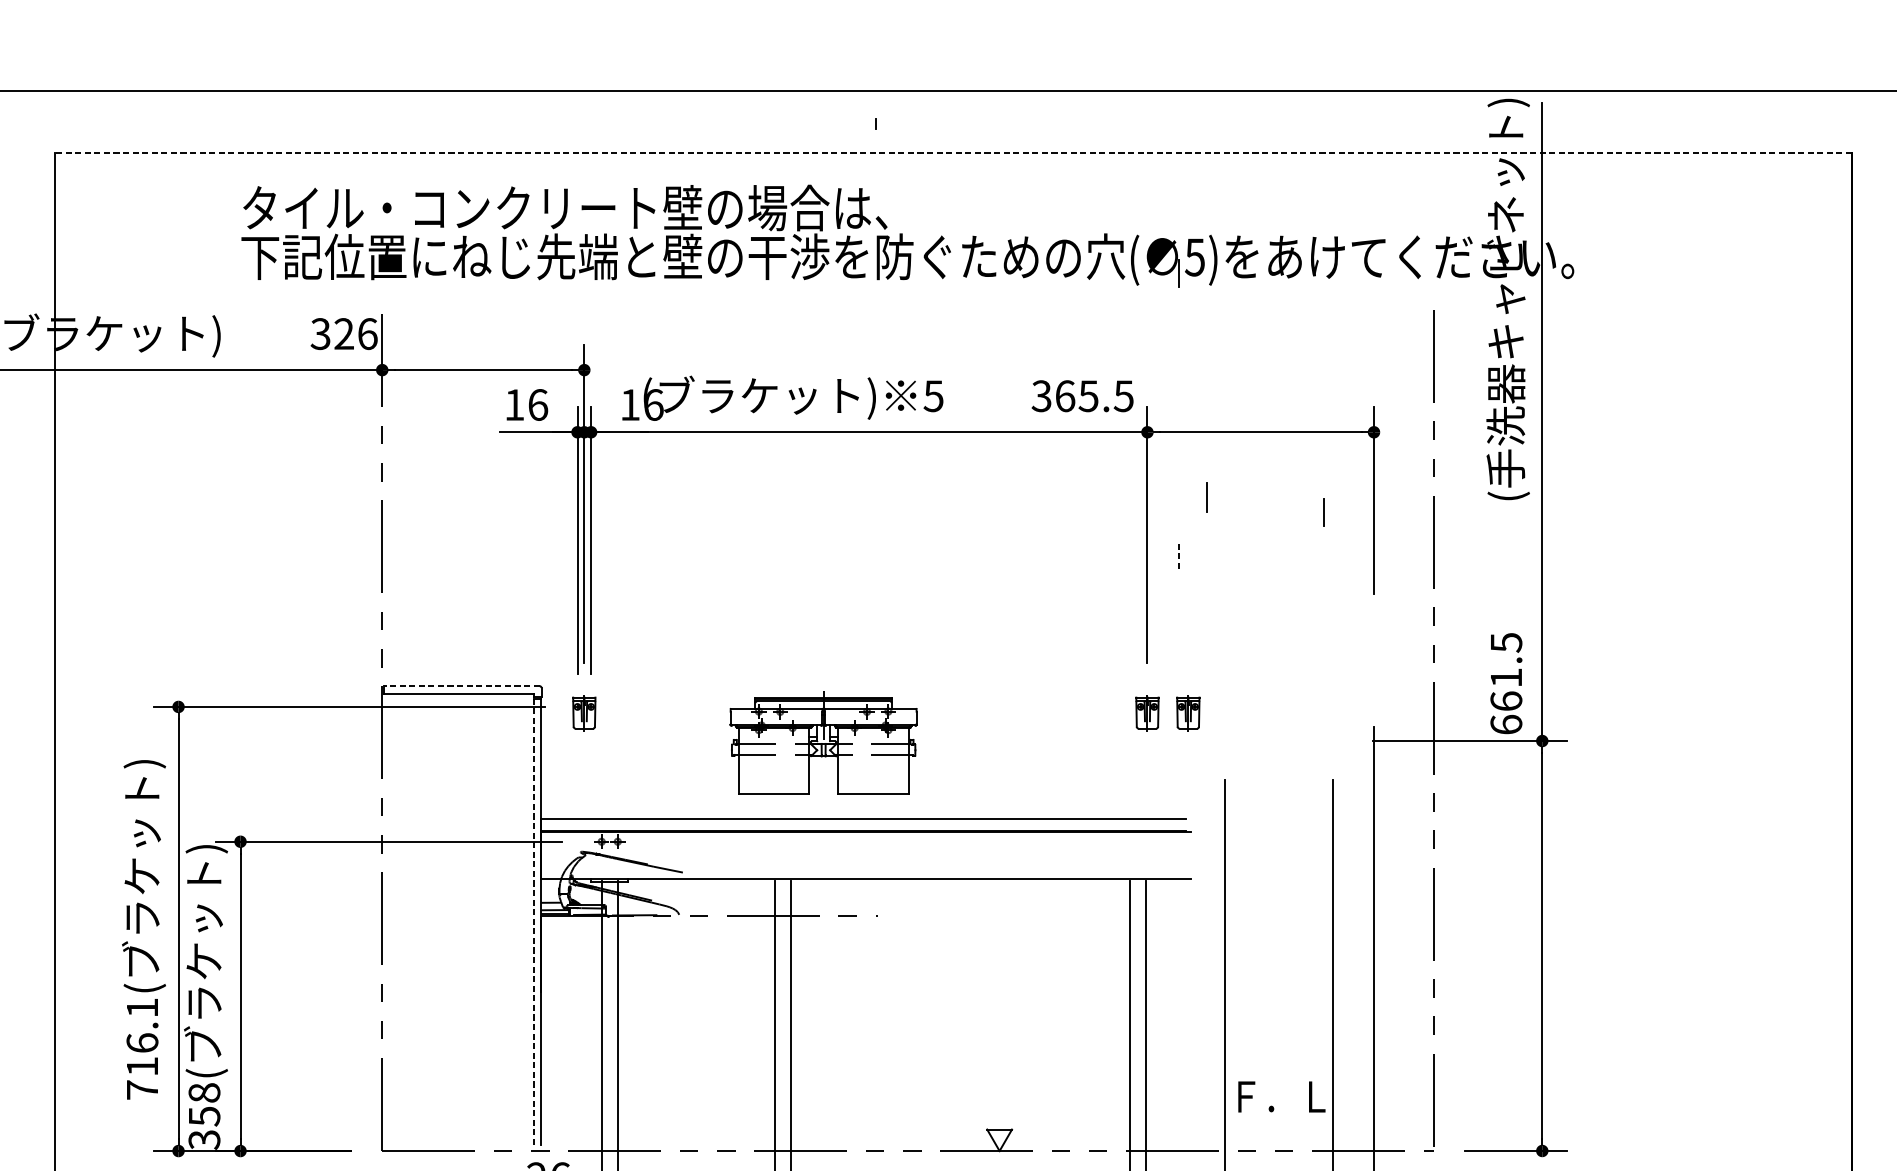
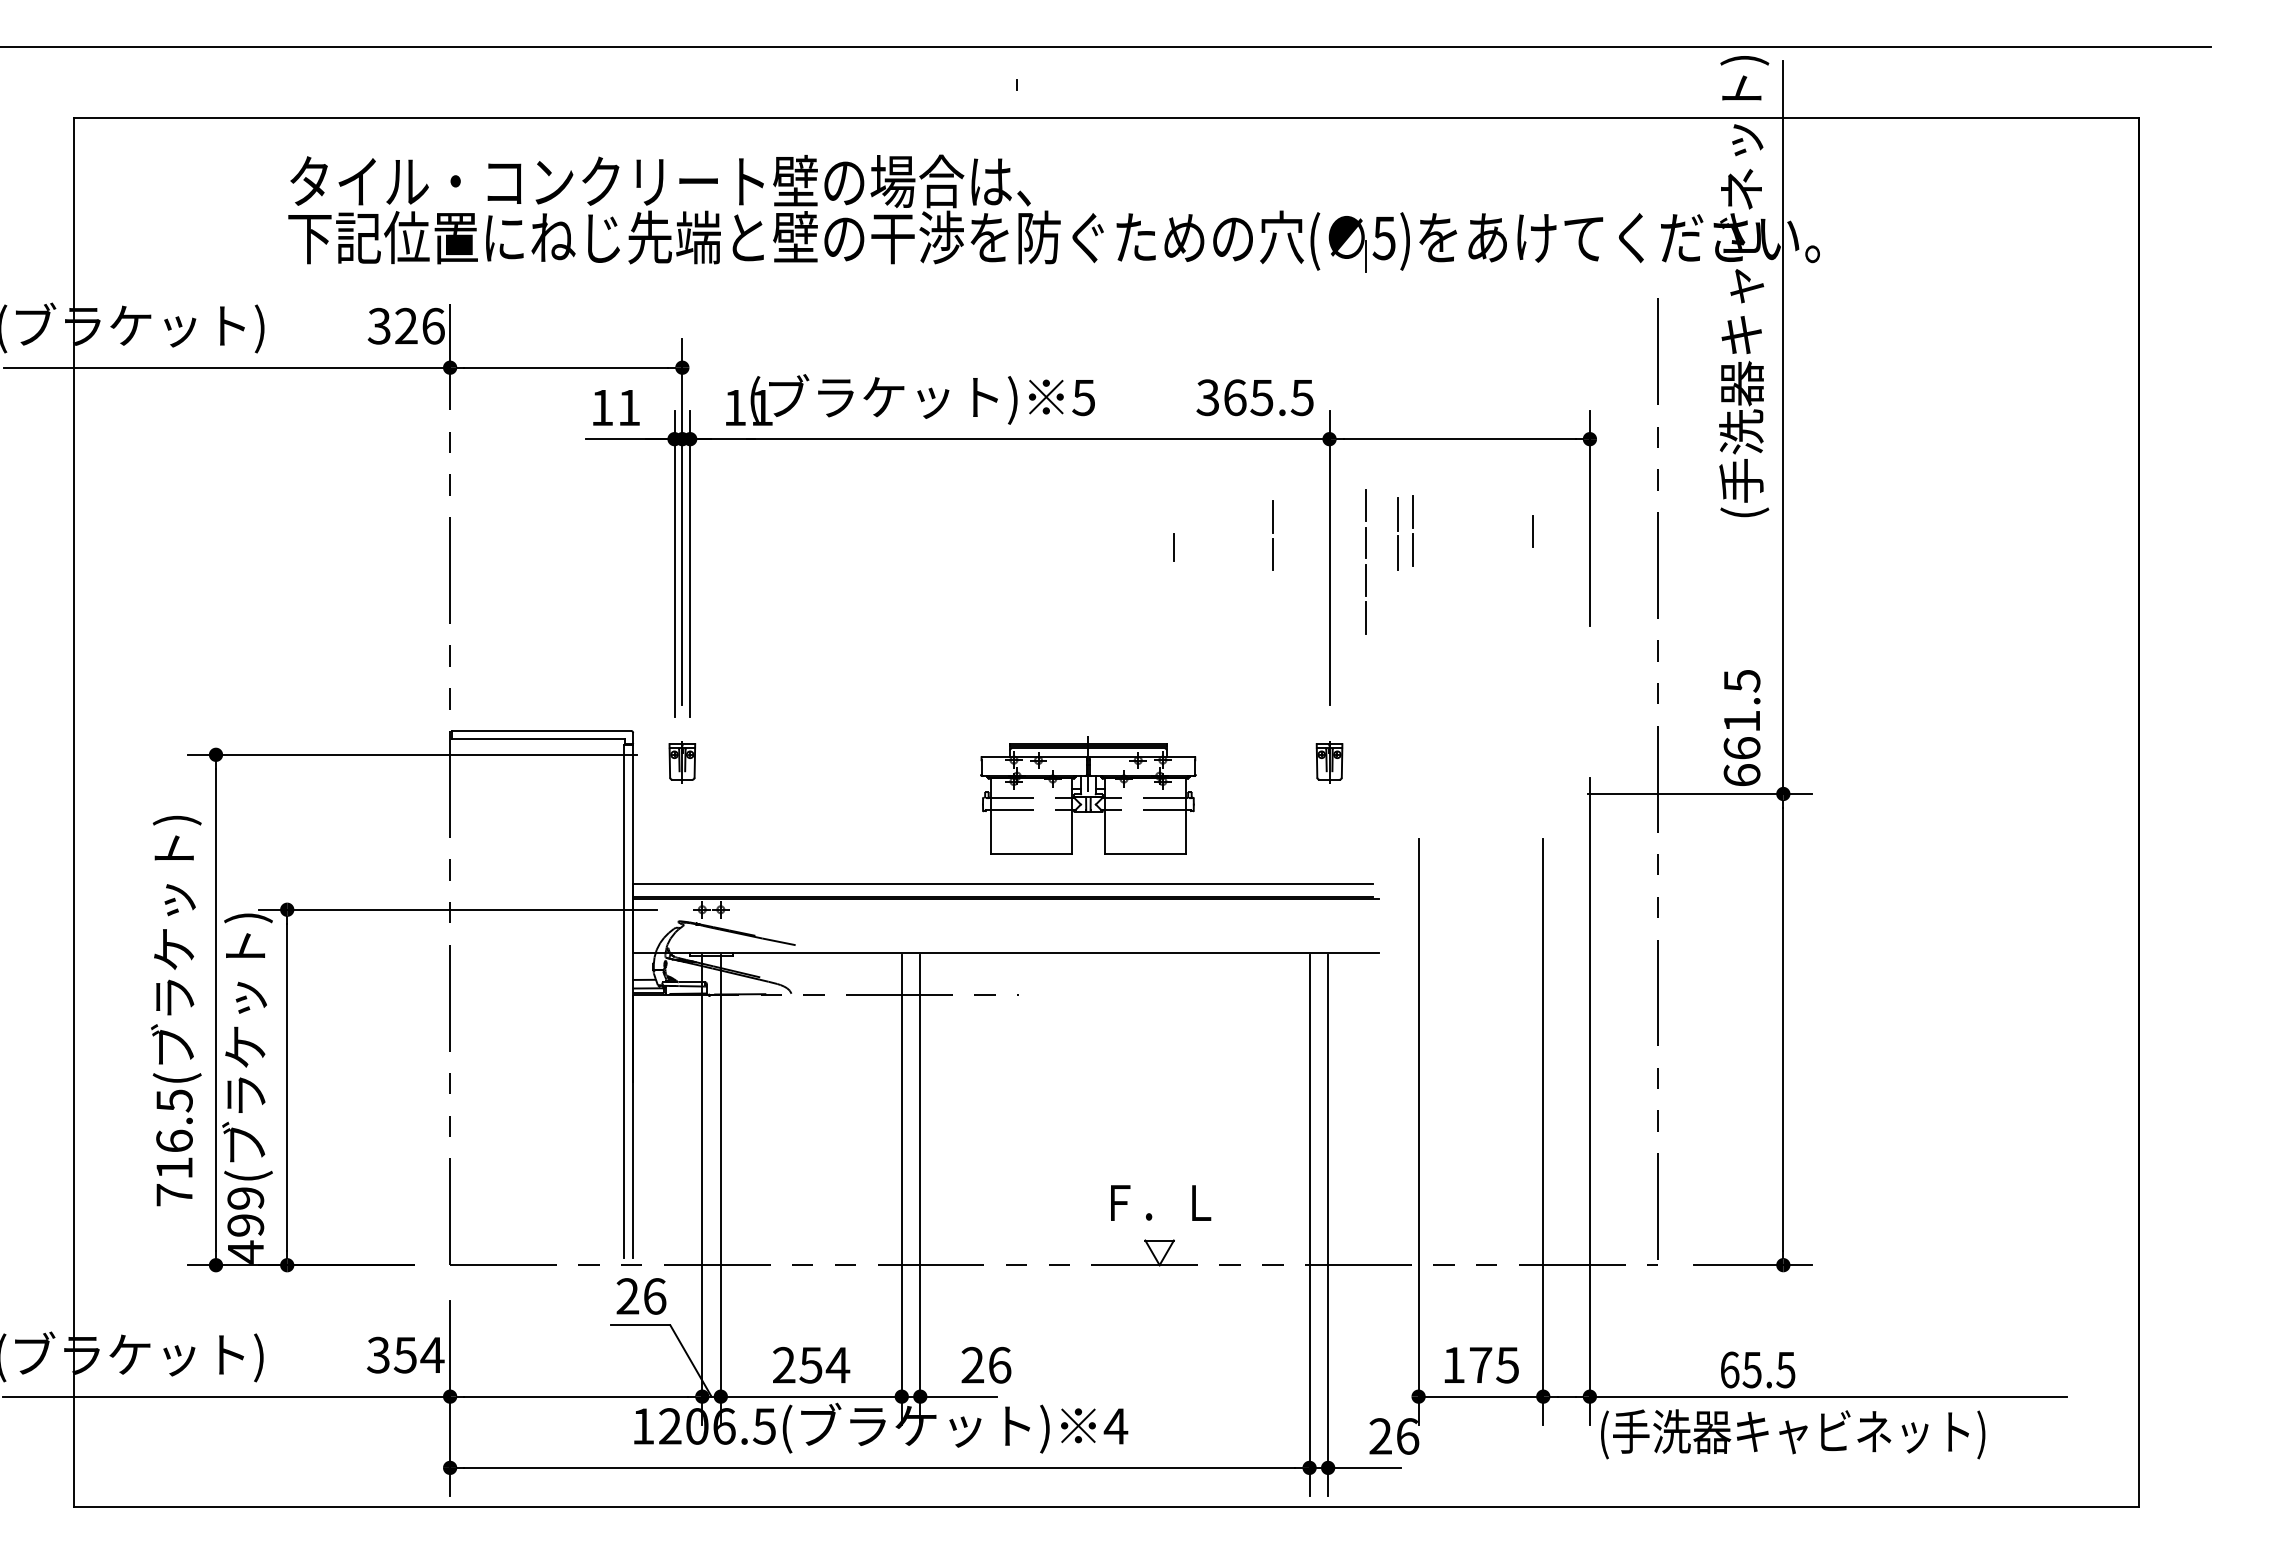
line: (953, 153) -> (1106, 118), dashed -> solid
text: (538, 404) -> (629, 407), 16 -> 11
text: (654, 404) -> (762, 407), 16 -> 11
line: (1179, 490) -> (1366, 505), added
line: (1220, 495) -> (1413, 511), added
line: (1097, 500) -> (1272, 517), added
line: (1179, 522) -> (1366, 542), added
line: (1011, 526) -> (1173, 547), added
line: (1220, 528) -> (1413, 549), added
line: (1206, 530) -> (1397, 552), added
line: (1097, 532) -> (1272, 554), added
line: (1179, 555) -> (1366, 580), dashed -> solid
line: (1179, 587) -> (1366, 617), added
line: (461, 685) -> (541, 730), dashed -> solid
part: (1188, 713) -> (1376, 762), removed
part: (823, 742) -> (1088, 795), moved
line: (533, 921) -> (623, 1001), dashed -> solid
text: (142, 1007) -> (174, 1100), 716.1( -> 716.5(
text: (1282, 1096) -> (1161, 1202), moved
text: (204, 1116) -> (245, 1225), 358( -> 499(

